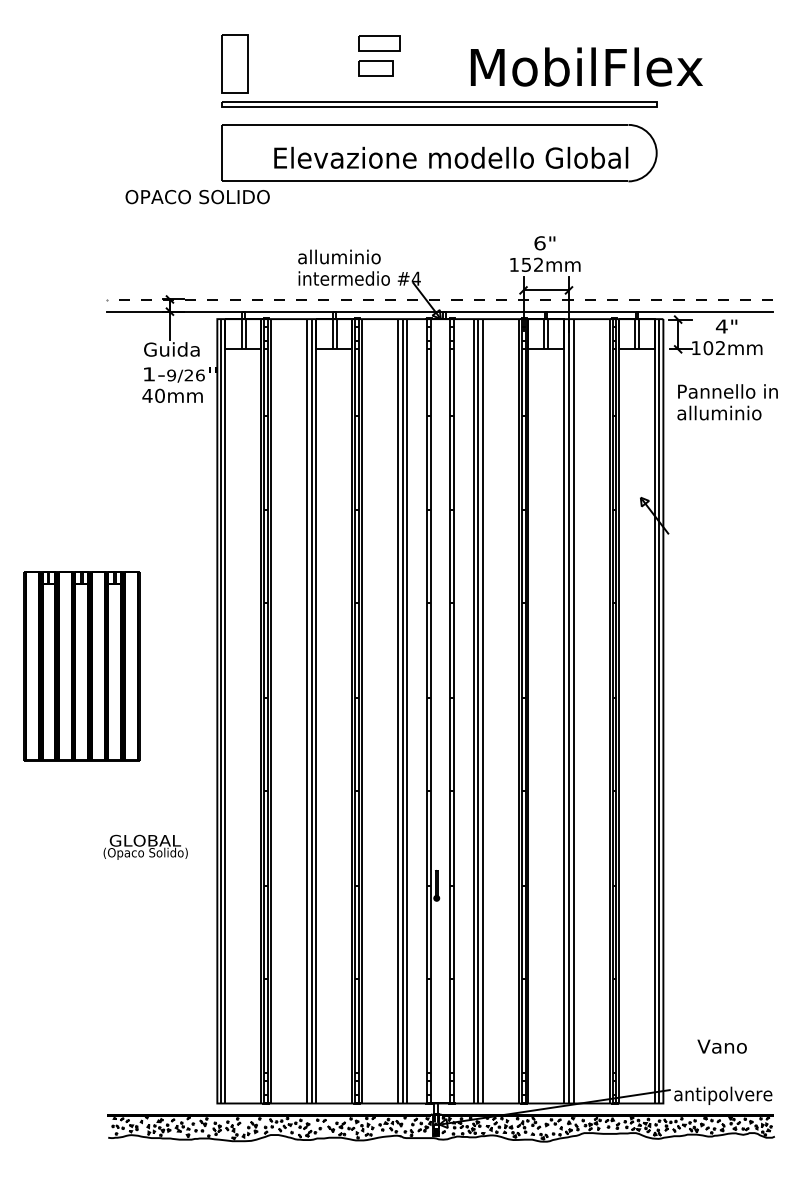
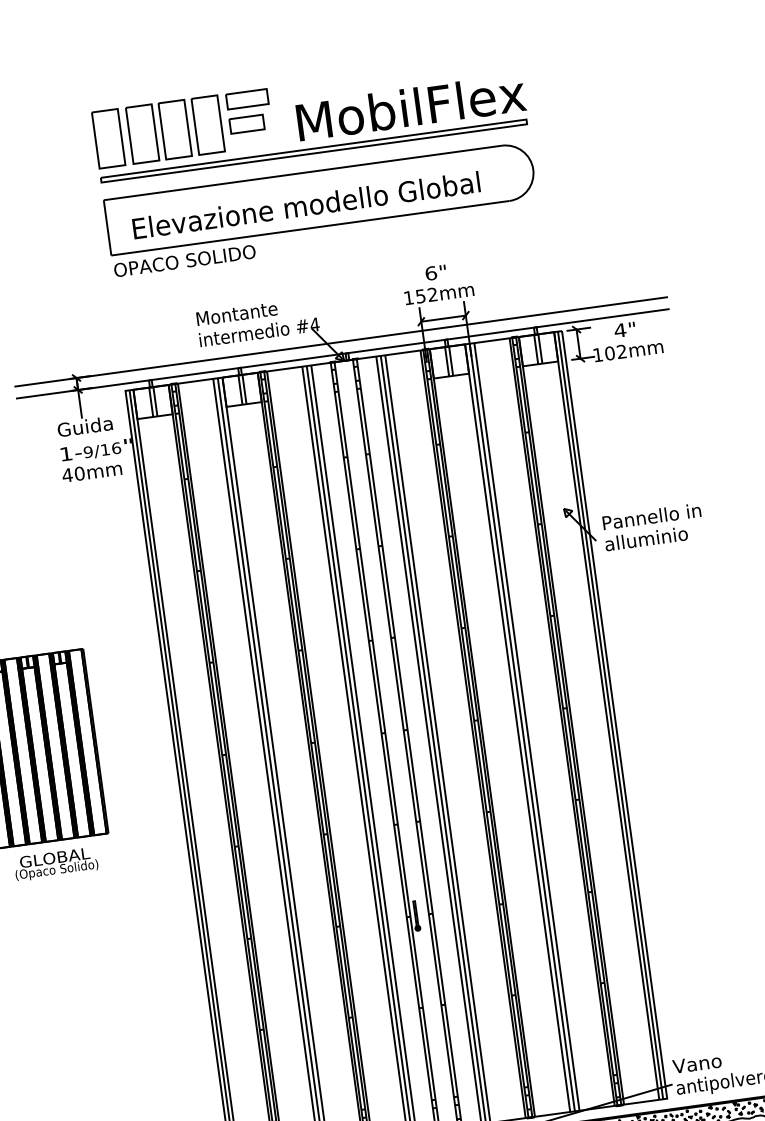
part: (303, 63) -> (175, 129), added
text: (586, 66) -> (410, 106), moved
text: (451, 157) -> (306, 204), moved
text: (197, 197) -> (184, 261), moved
text: (339, 256) -> (236, 313), alluminio -> Montante
line: (440, 299) -> (341, 341), dashed -> solid
text: (188, 375) -> (104, 449), 9/26 -> 9/16
text: (727, 402) -> (652, 527), moved
text: (145, 846) -> (55, 863), moved
text: (721, 1046) -> (696, 1063), moved

